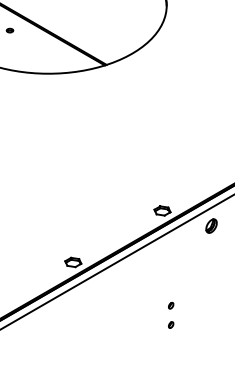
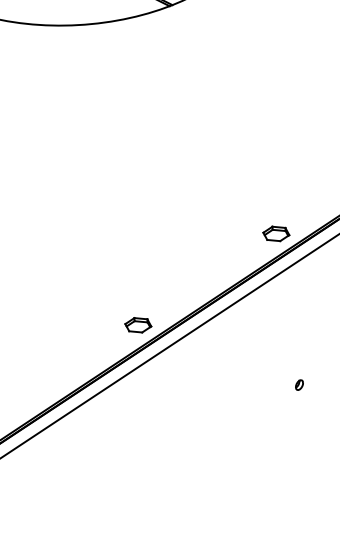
part: (171, 324) -> (301, 415), removed

